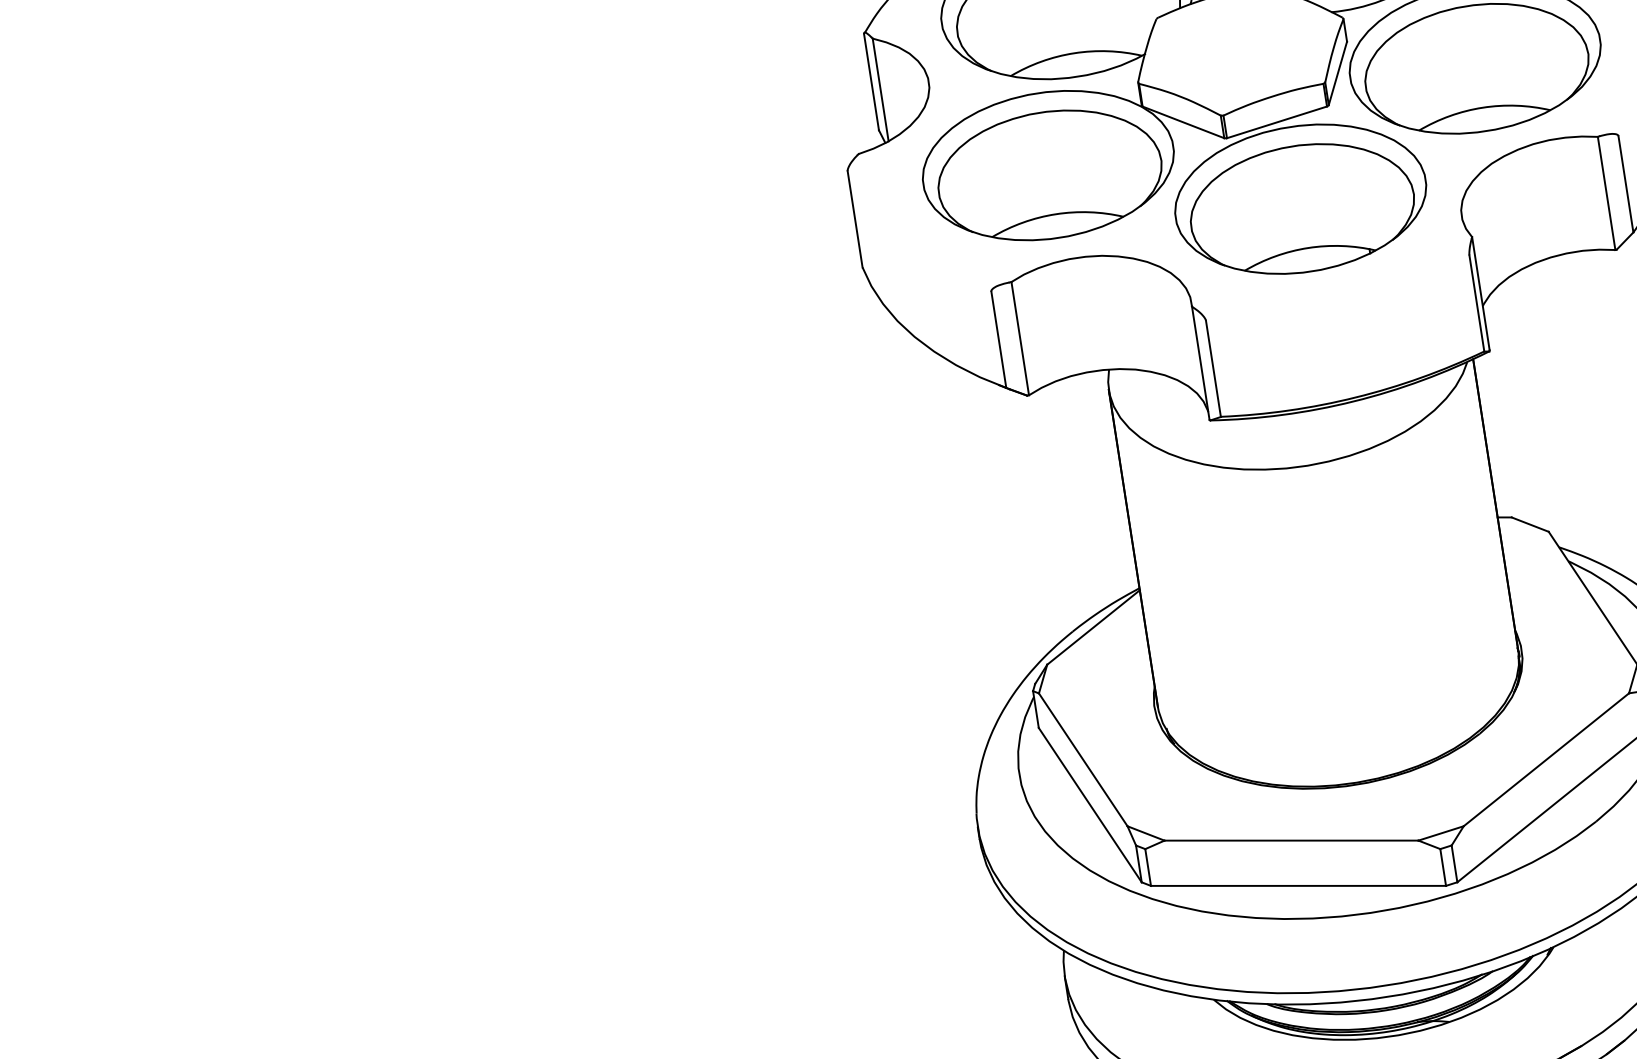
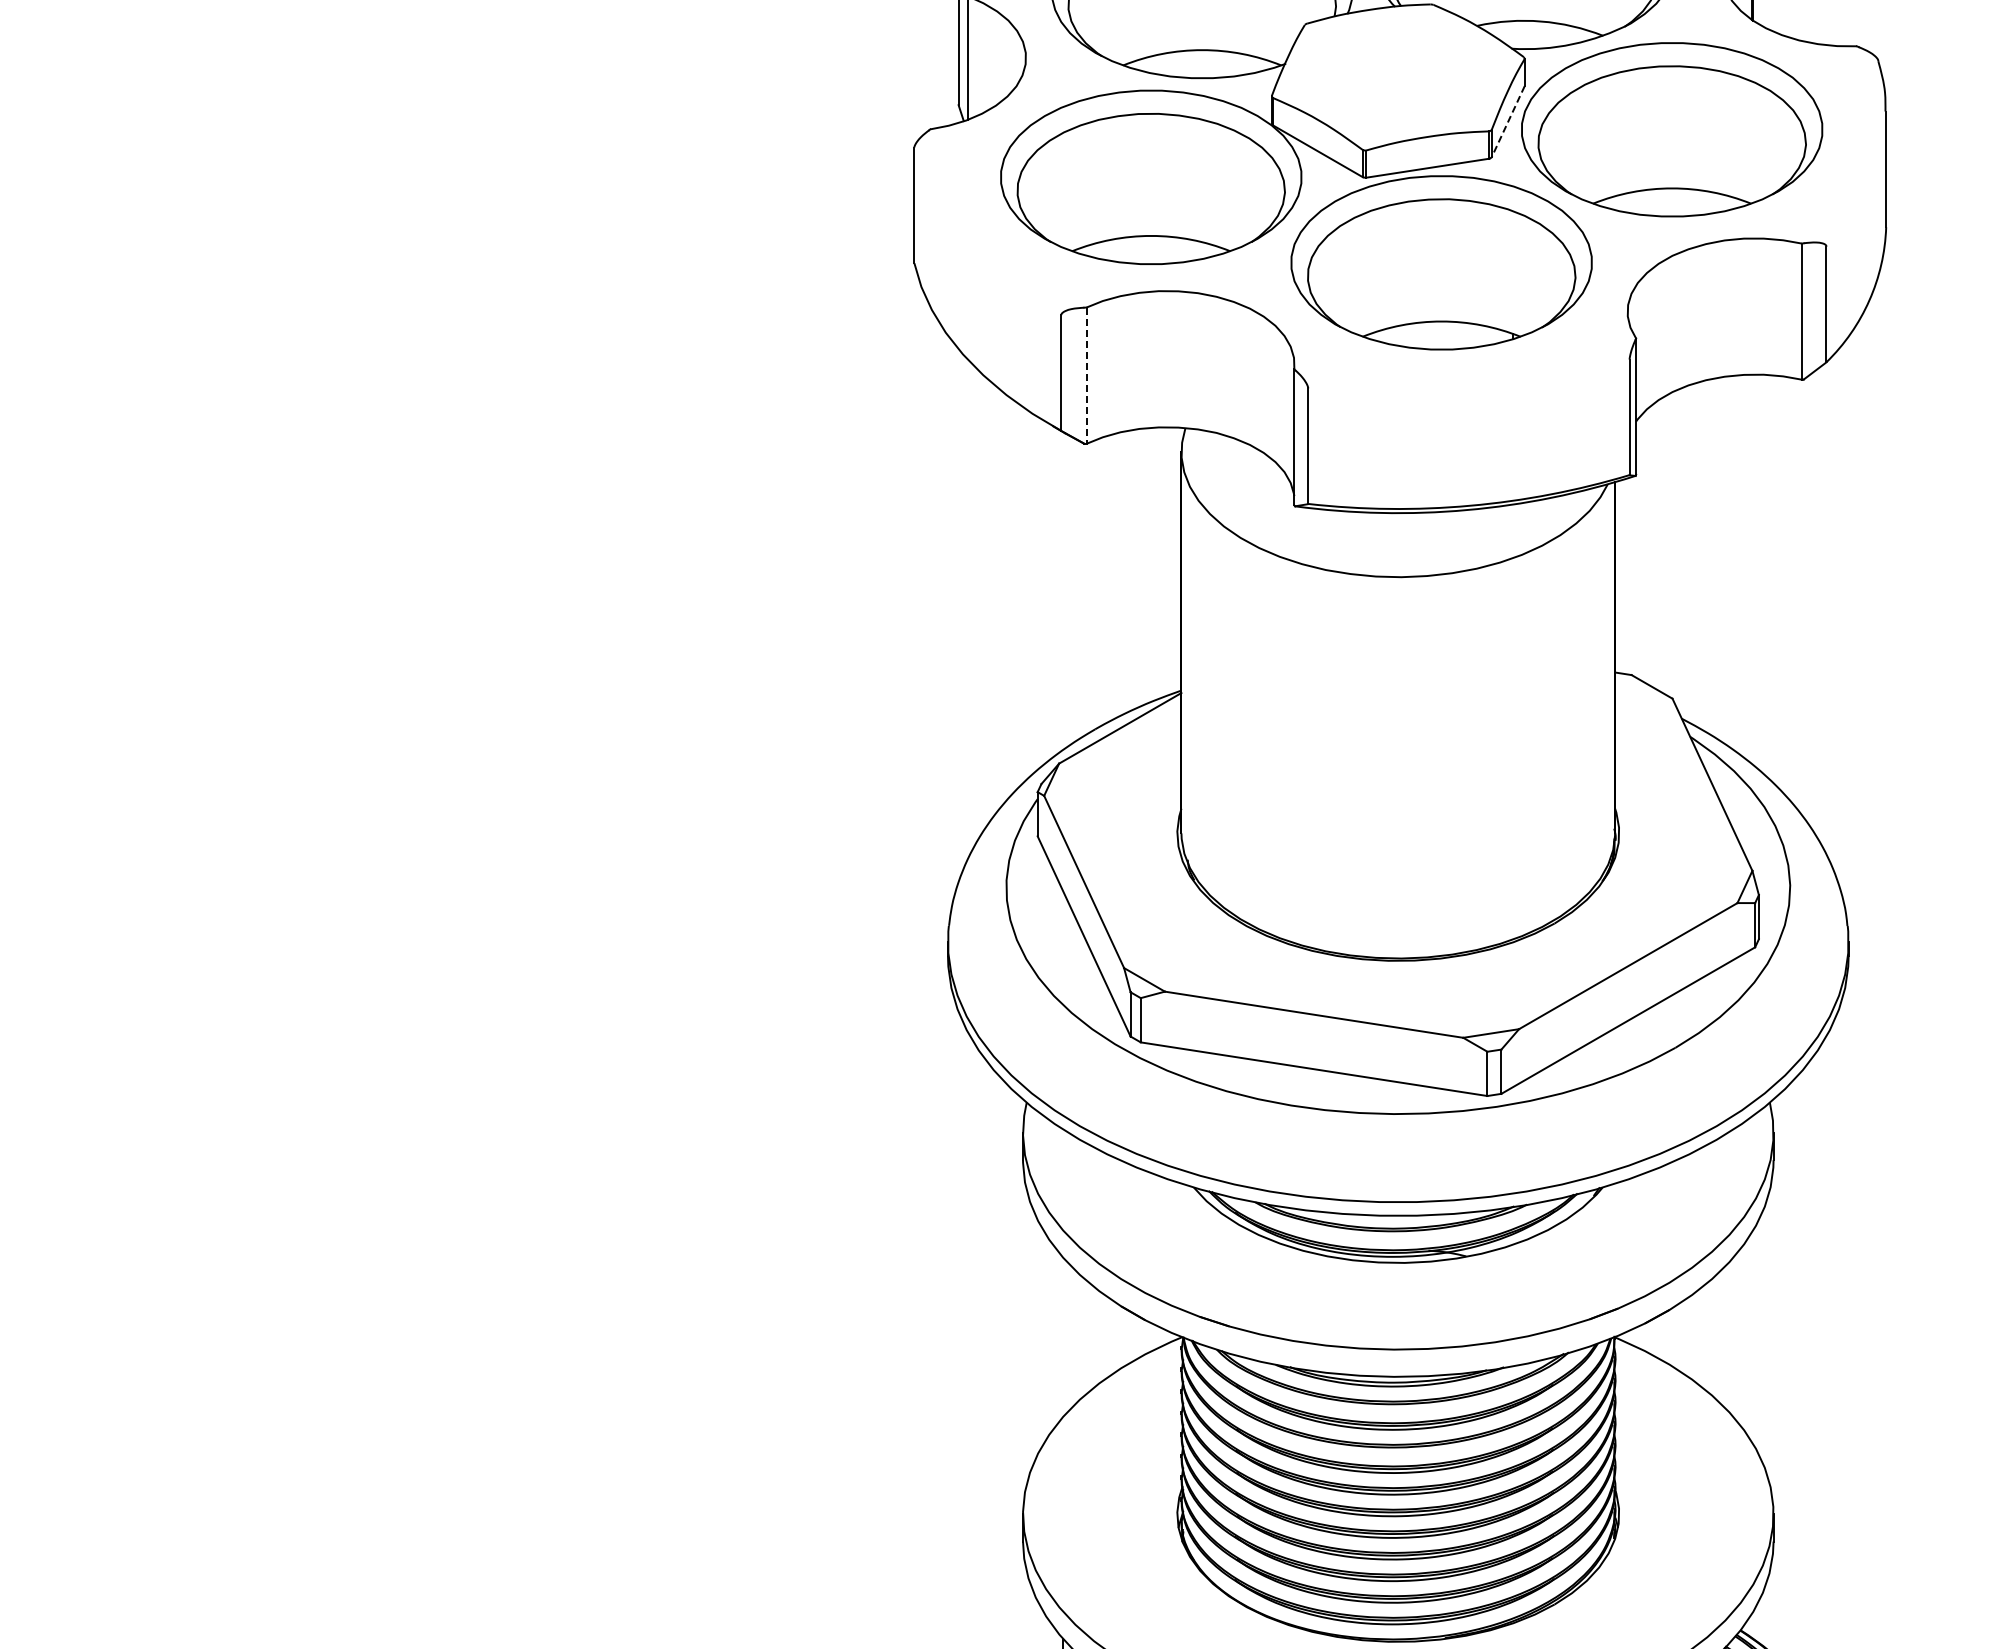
line: (1337, 74) -> (1507, 122), solid -> dashed
line: (1020, 339) -> (1086, 376), solid -> dashed

